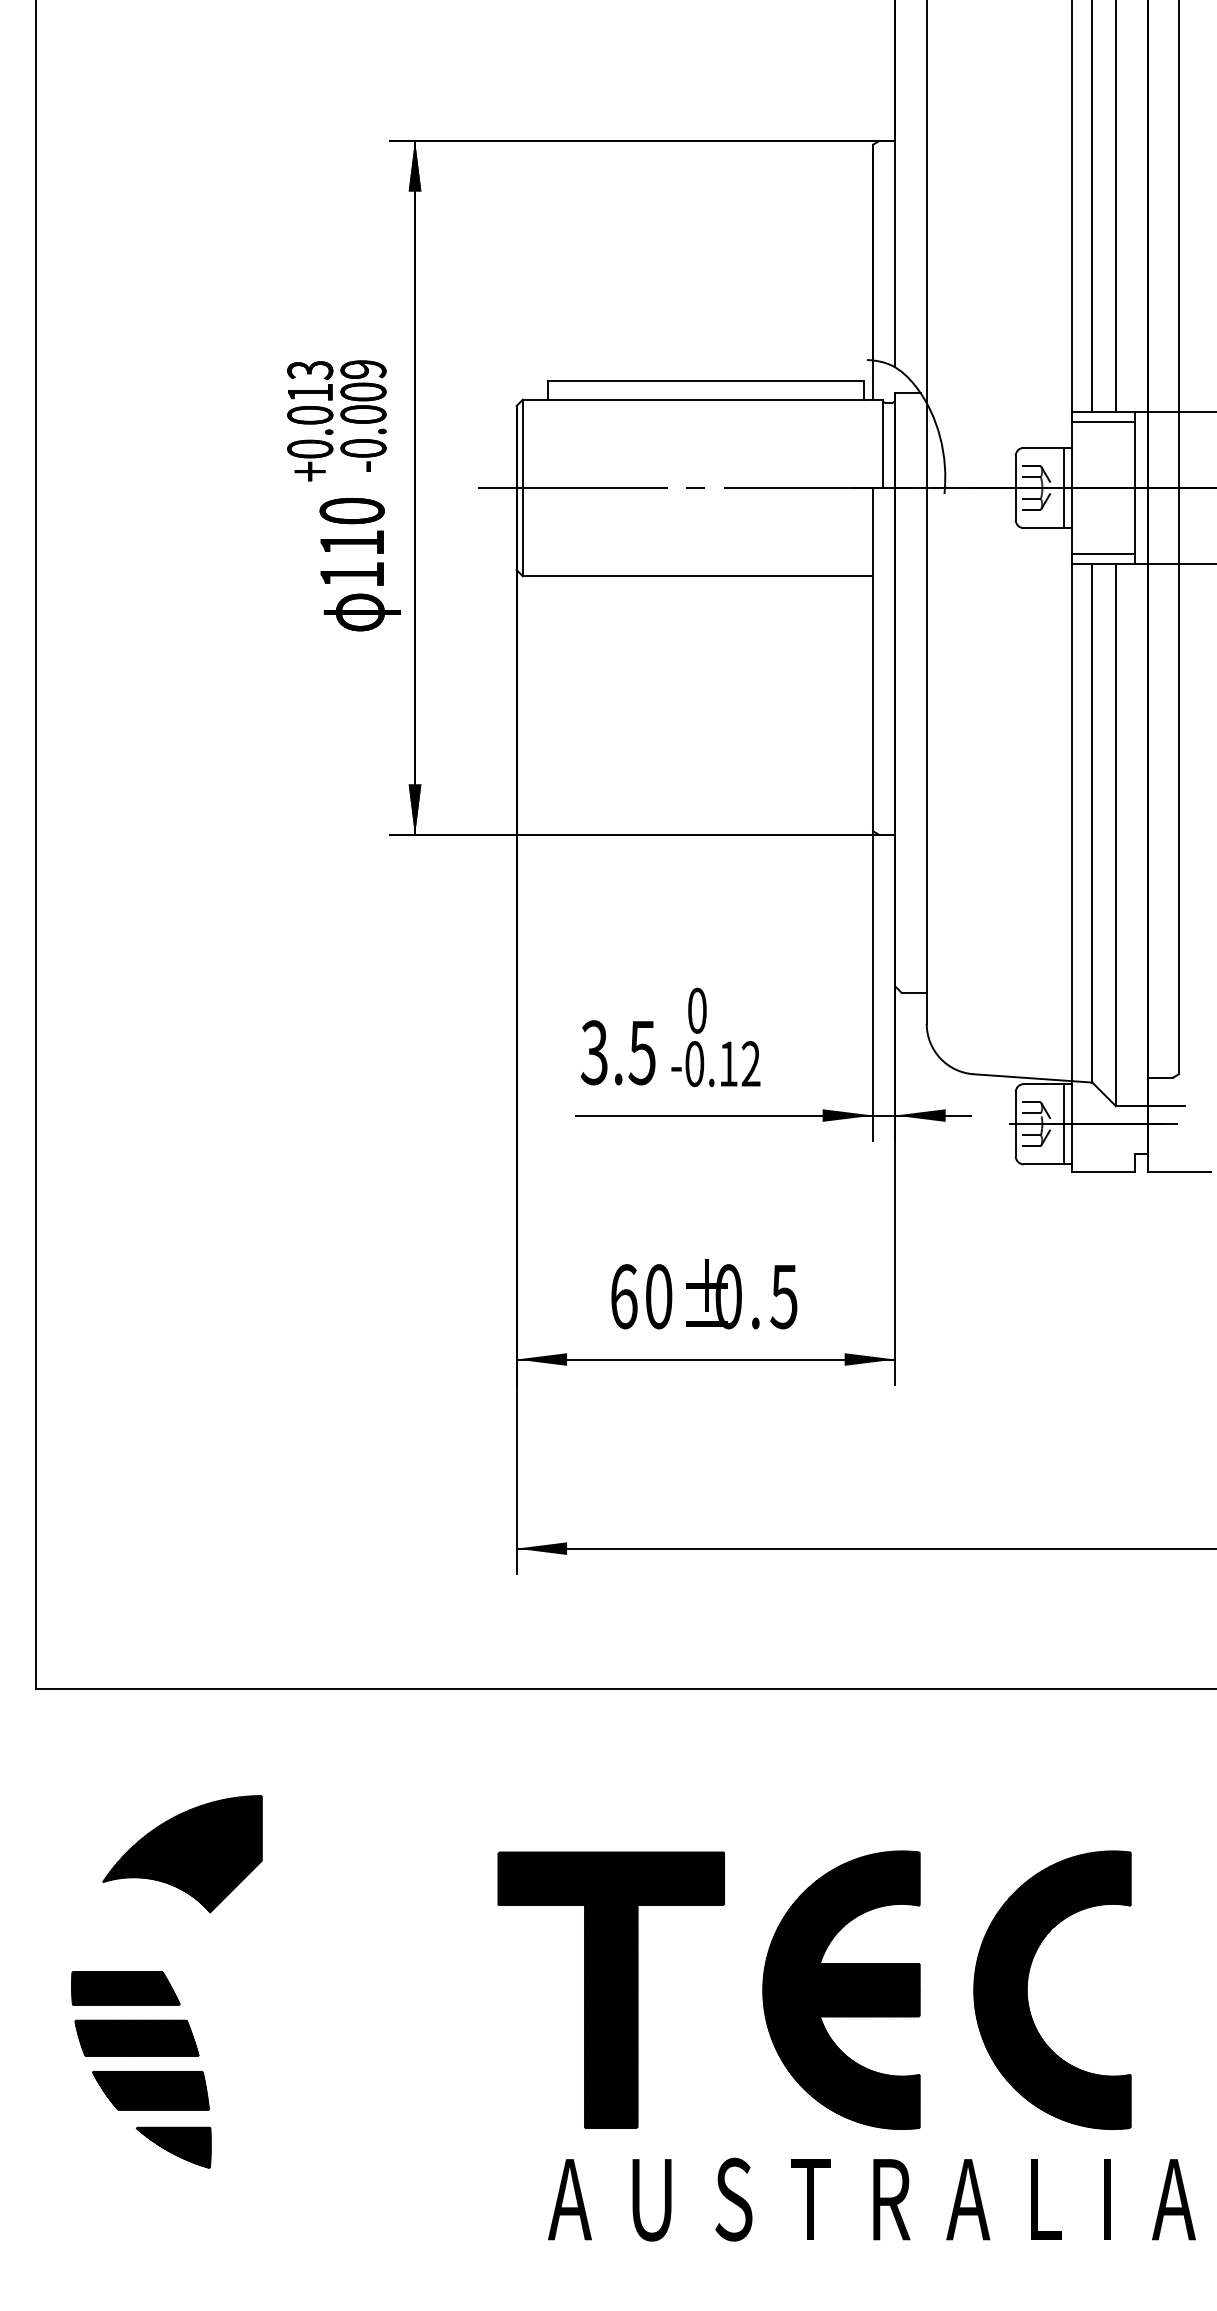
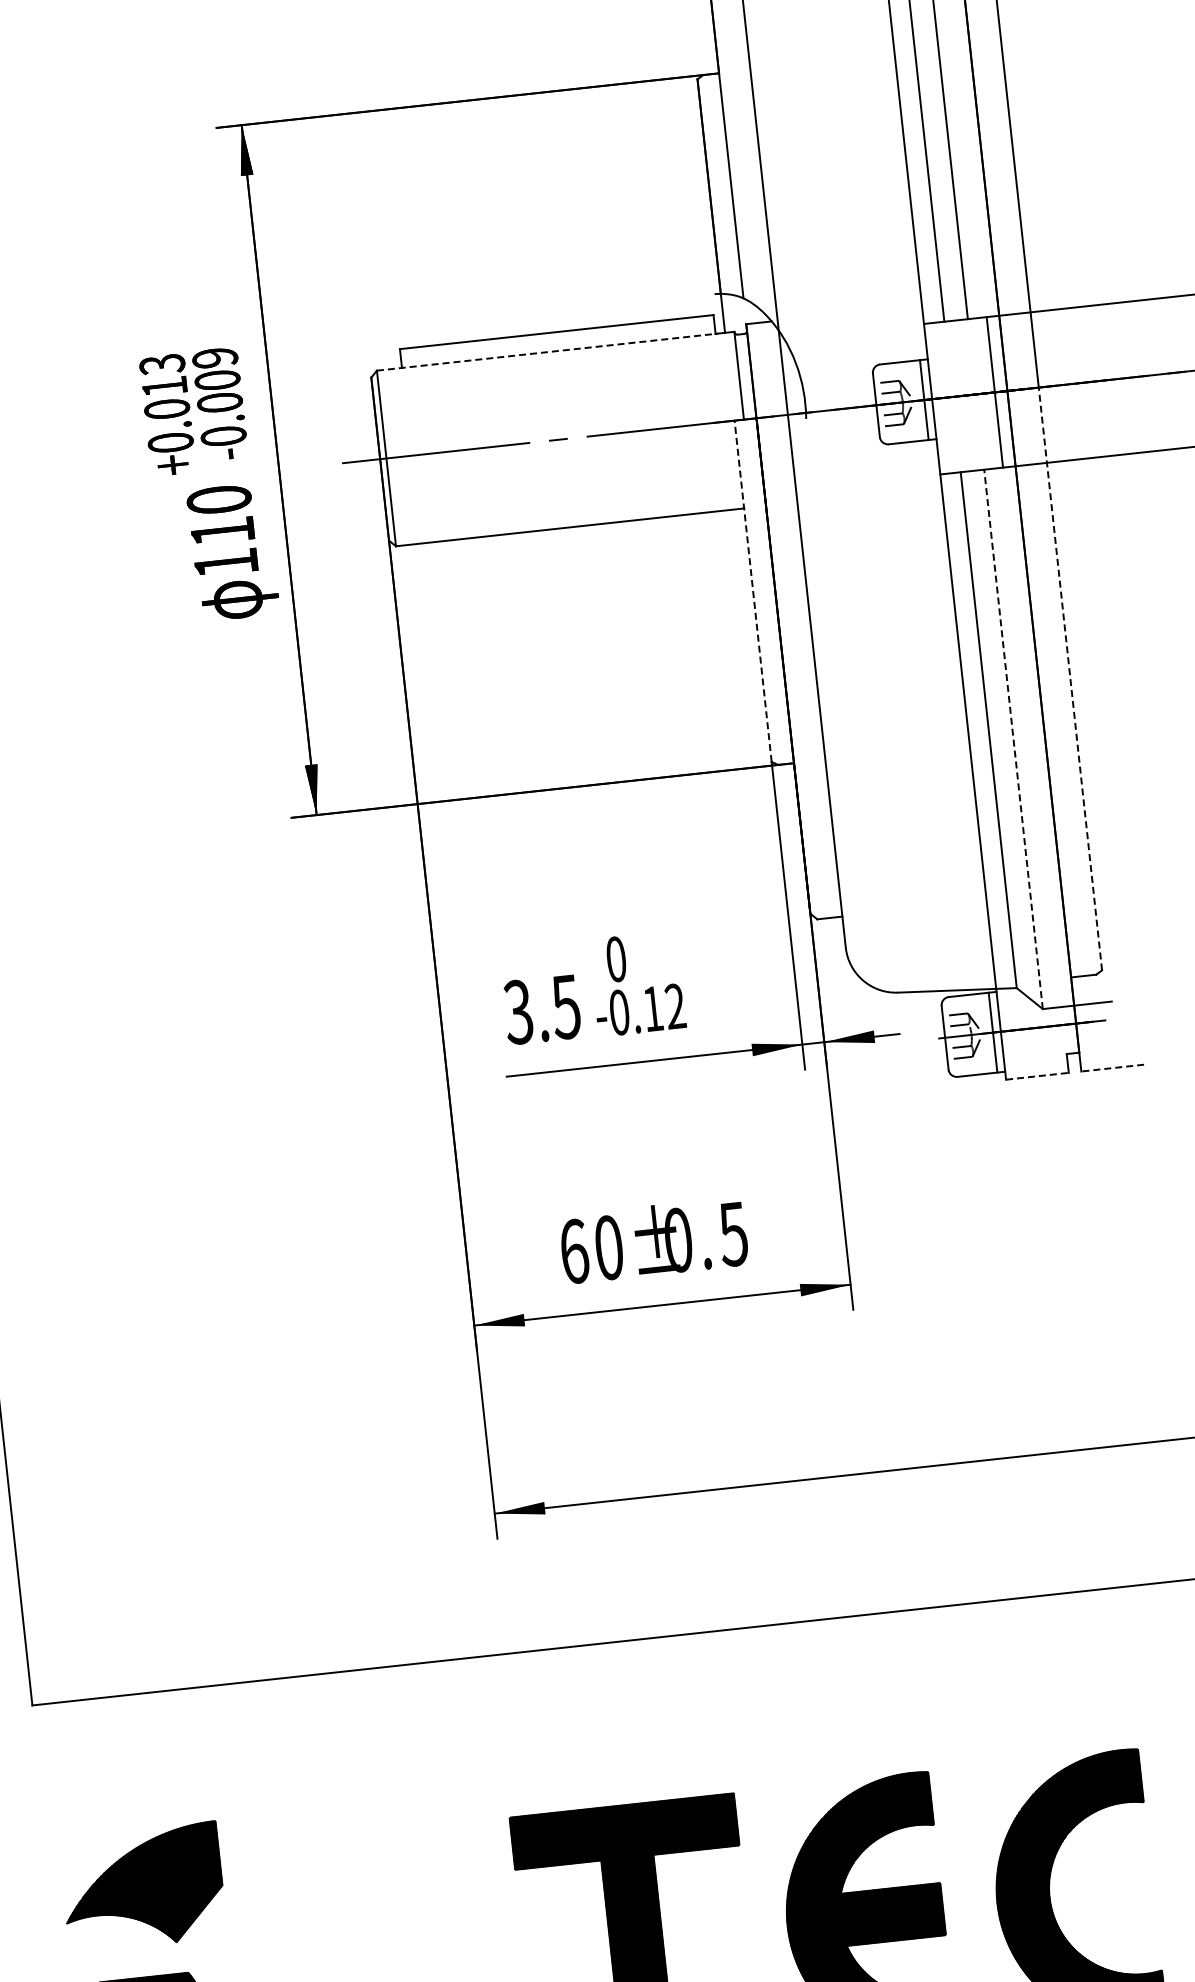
line: (694, 399) -> (547, 351), solid -> dashed
line: (1102, 421) -> (955, 329), removed
line: (1102, 554) -> (969, 462), removed
line: (873, 659) -> (753, 591), solid -> dashed
line: (1179, 780) -> (1070, 678), solid -> dashed
line: (1115, 834) -> (1012, 738), solid -> dashed
line: (1103, 1172) -> (1037, 1076), solid -> dashed
line: (1179, 1172) -> (1113, 1068), solid -> dashed
part: (182, 1854) -> (142, 1887), moved

